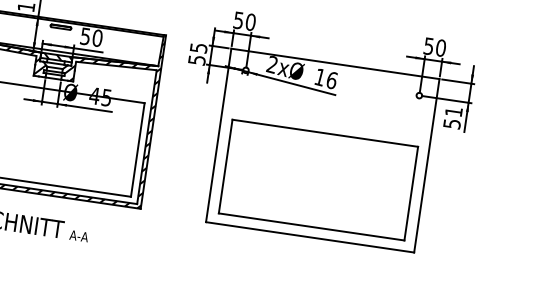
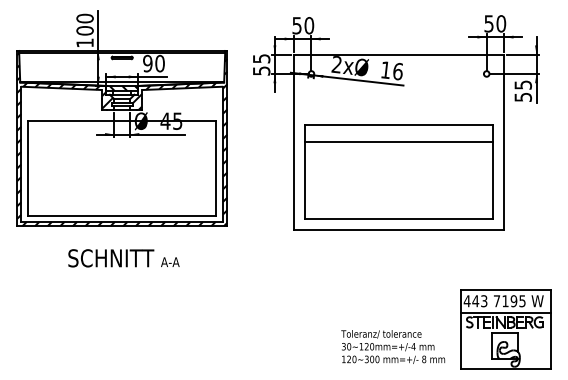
text: (85, 36) -> (147, 63), 50 -> 90
text: (454, 111) -> (523, 84), 51 -> 55
line: (322, 150) -> (398, 142), added

